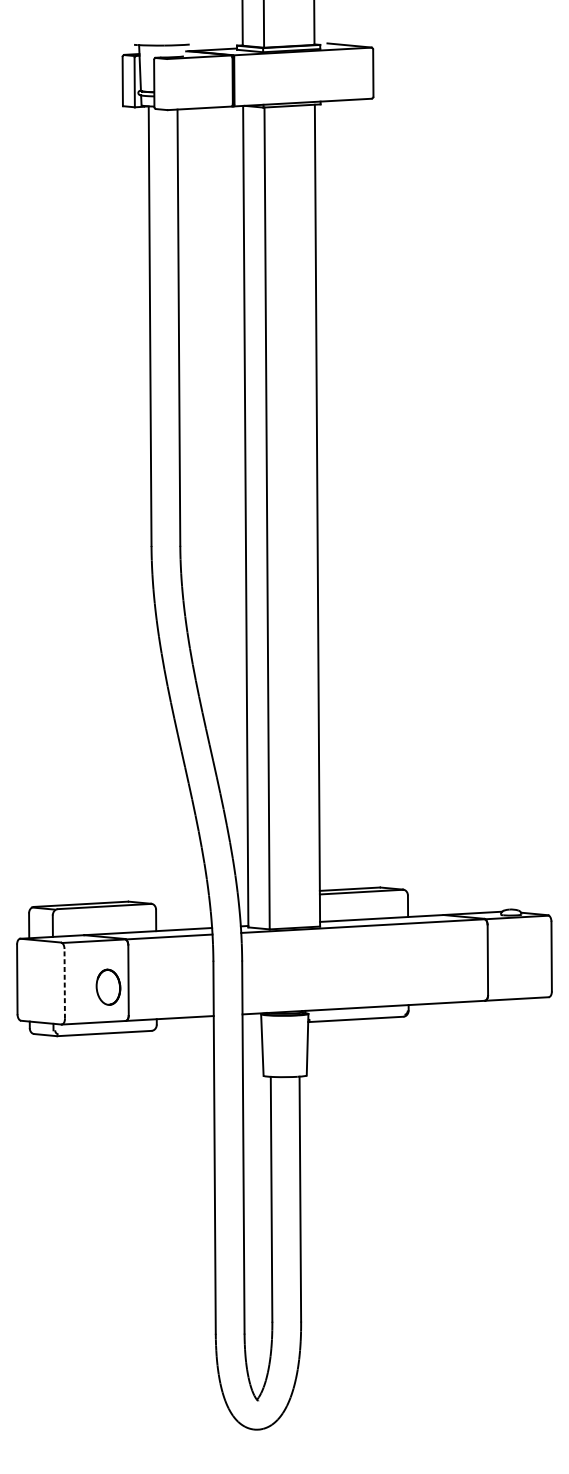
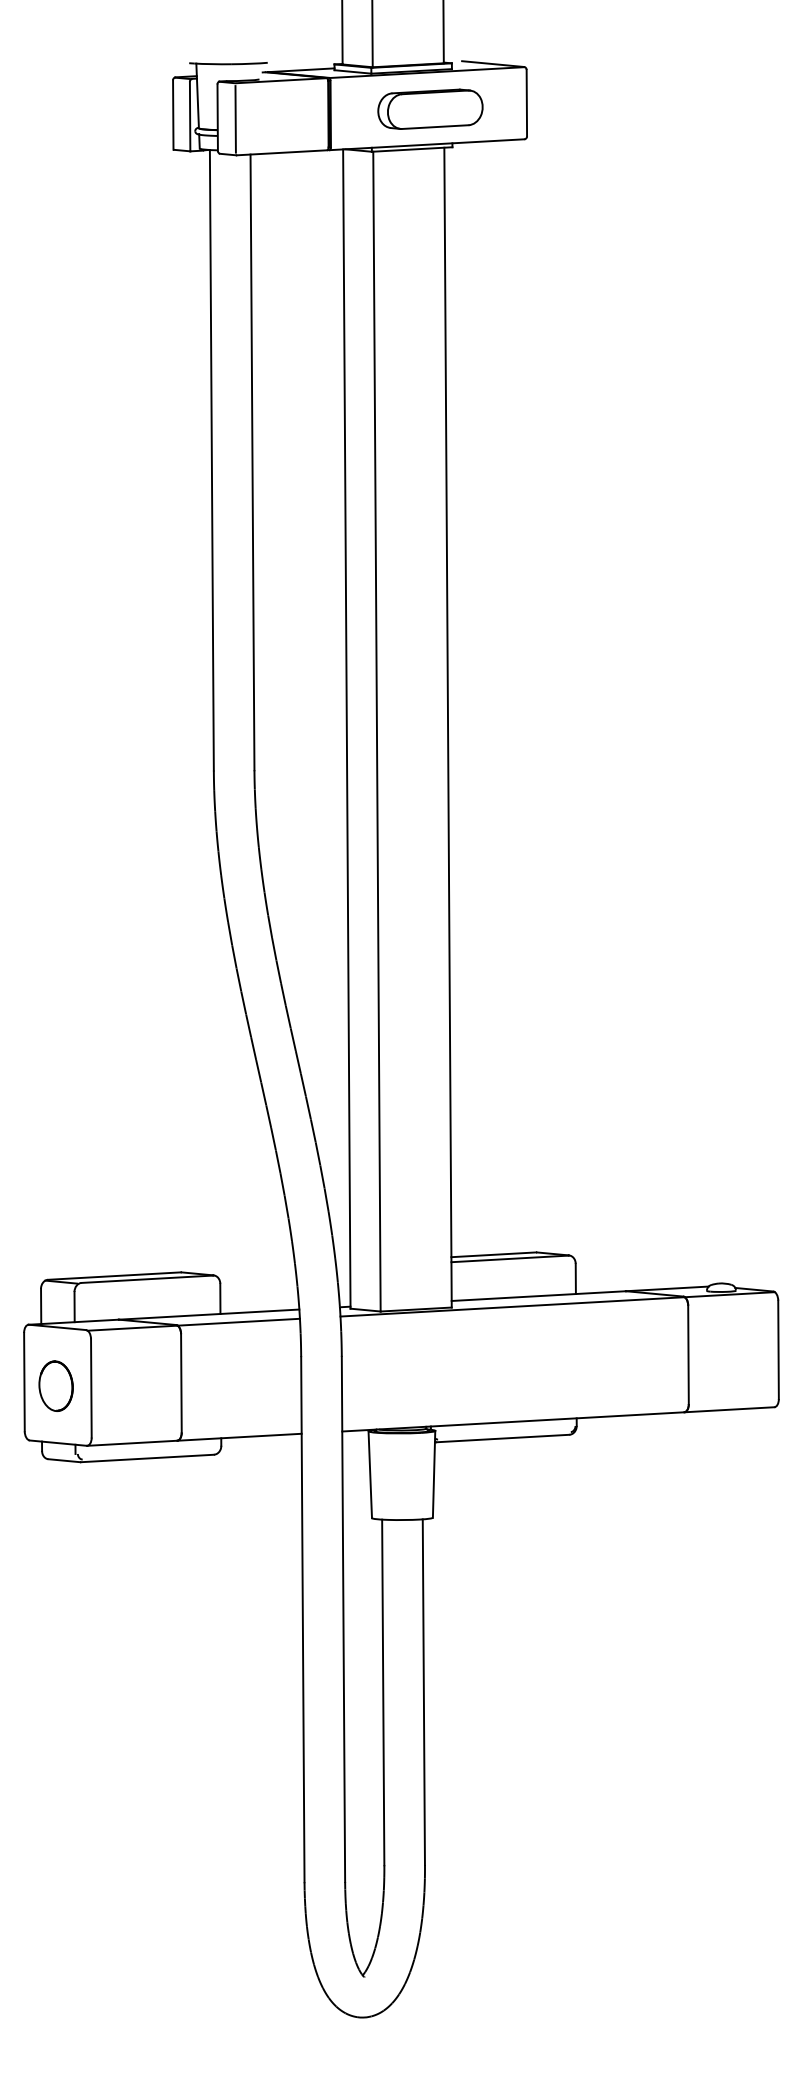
part: (305, 76) -> (430, 108), added
line: (166, 84) -> (235, 119), added
line: (64, 983) -> (91, 1387), dashed -> solid
part: (108, 986) -> (55, 1385), moved

